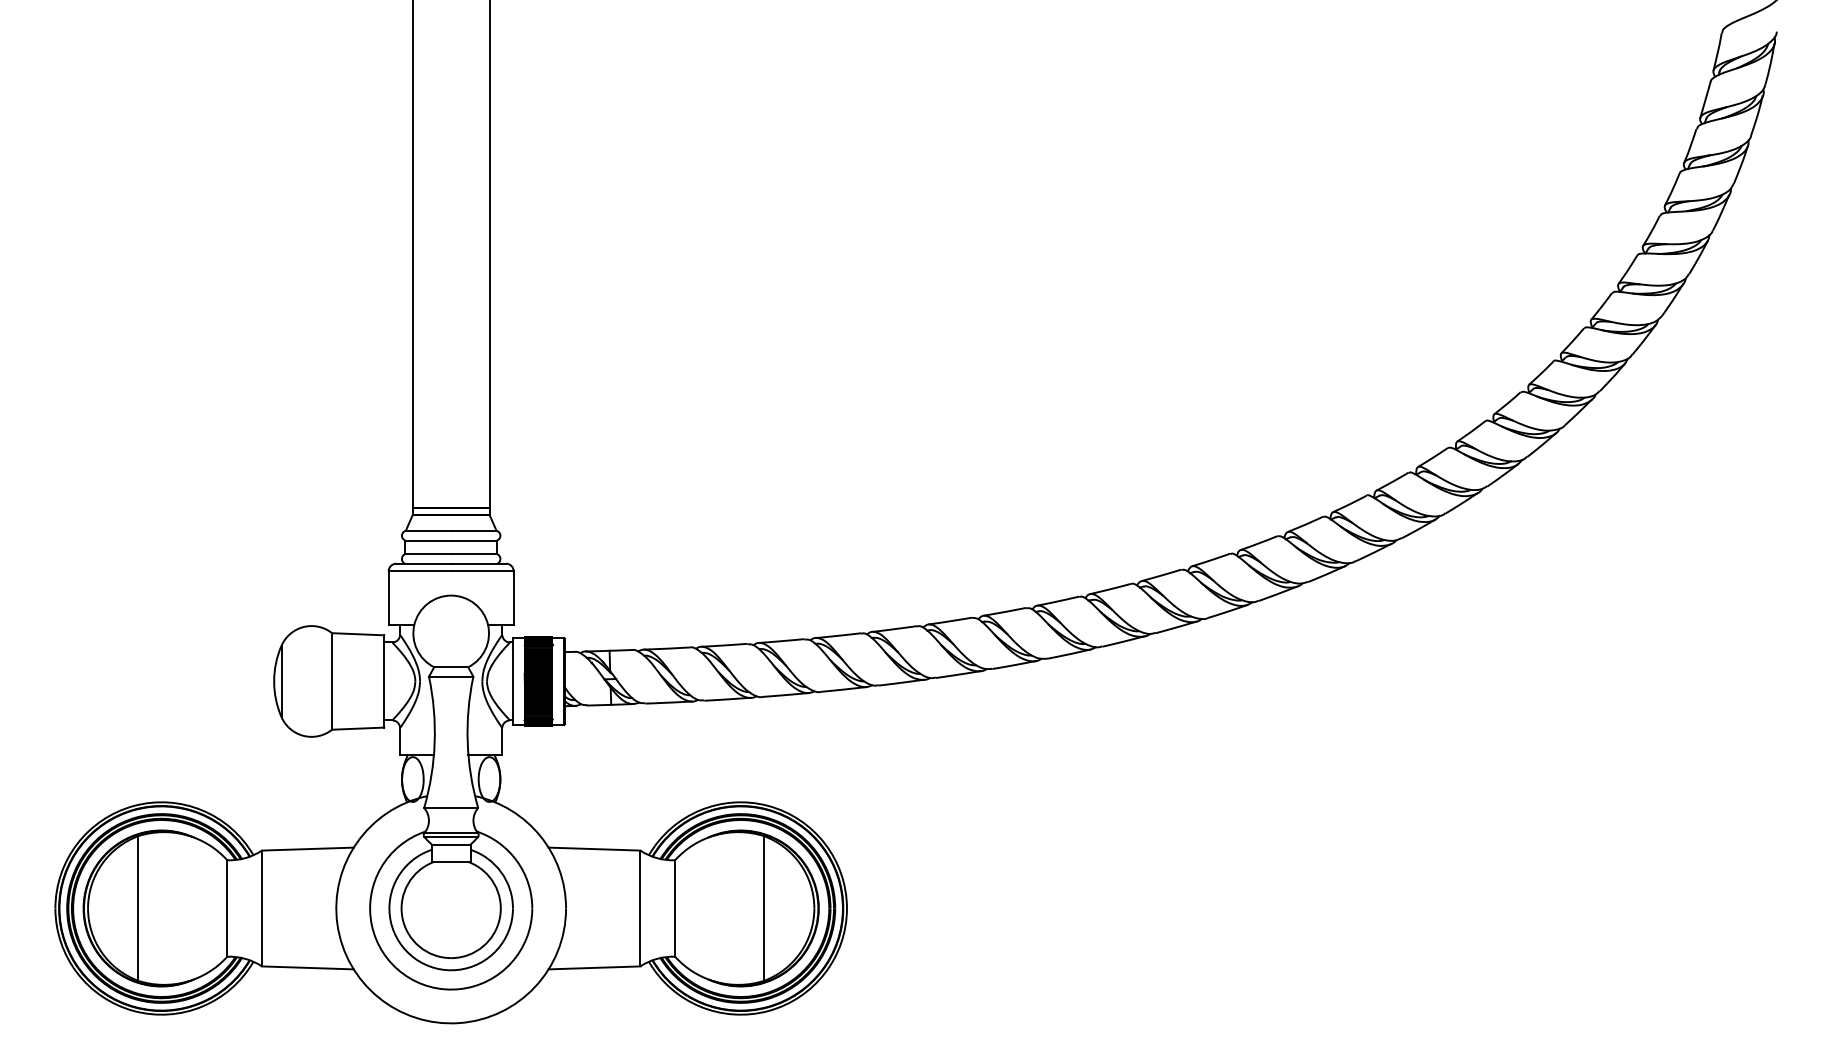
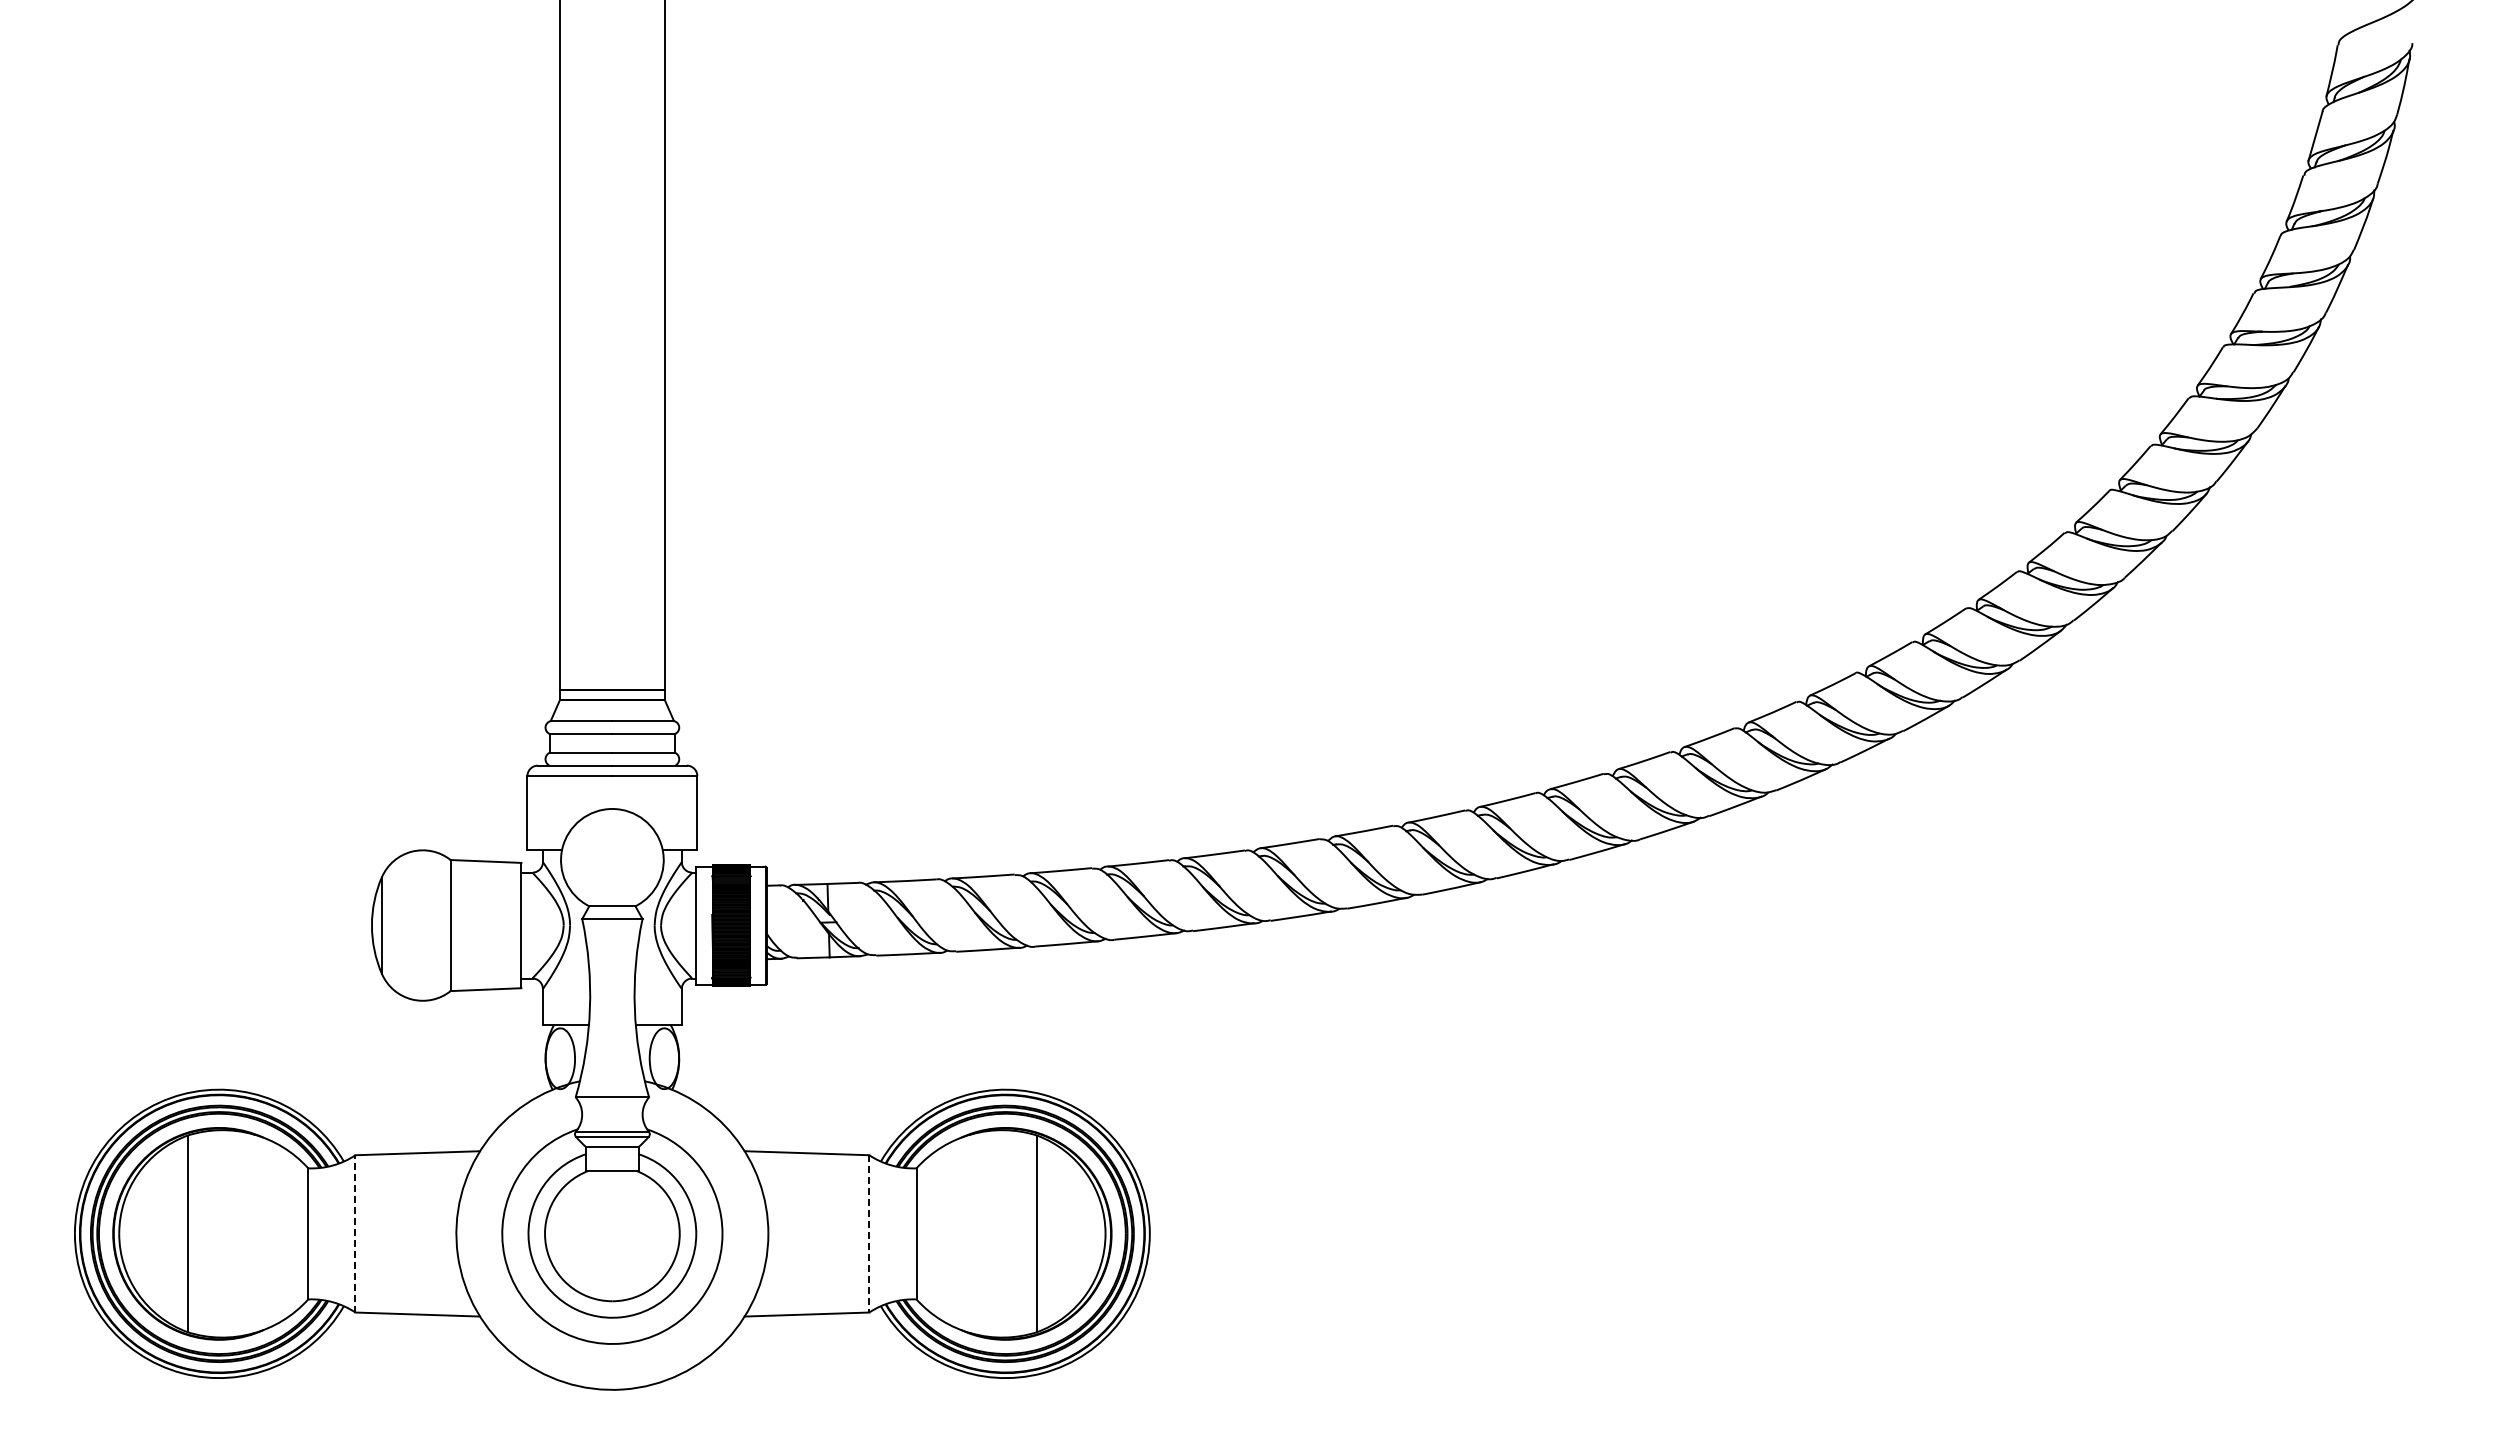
line: (262, 908) -> (355, 1233), solid -> dashed
line: (640, 908) -> (869, 1233), solid -> dashed

